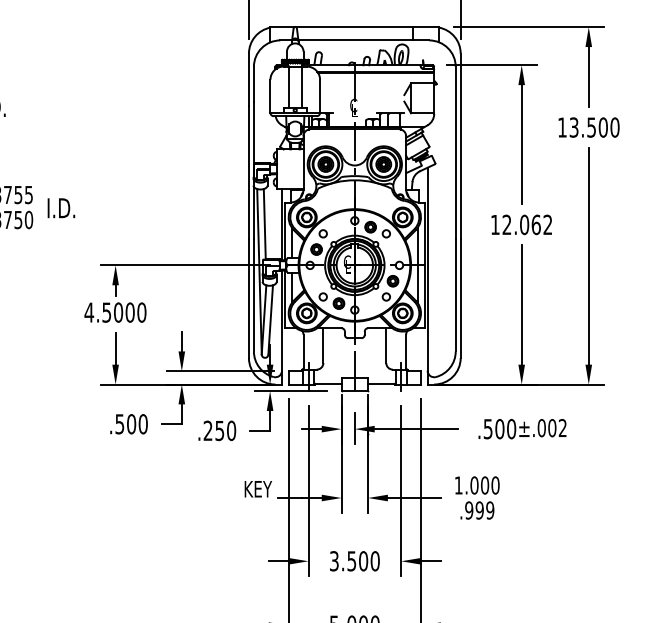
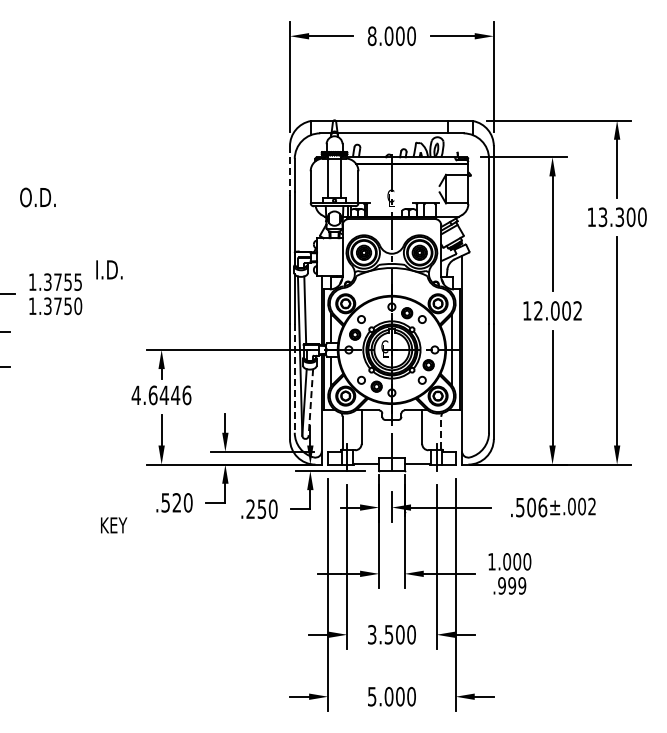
line: (248, 80) -> (289, 171), solid -> dashed
text: (592, 126) -> (620, 216), 13.500 -> 13.300
text: (61, 207) -> (109, 269), moved
text: (536, 224) -> (566, 310), 12.062 -> 12.002
line: (253, 296) -> (294, 379), solid -> dashed
text: (123, 312) -> (169, 395), 4.5000 -> 4.6446
line: (270, 319) -> (310, 402), solid -> dashed
line: (406, 351) -> (441, 432), solid -> dashed
text: (131, 423) -> (176, 502), .500 -> .520
text: (511, 429) -> (542, 507), .500 -> .506
text: (258, 489) -> (114, 525), moved

